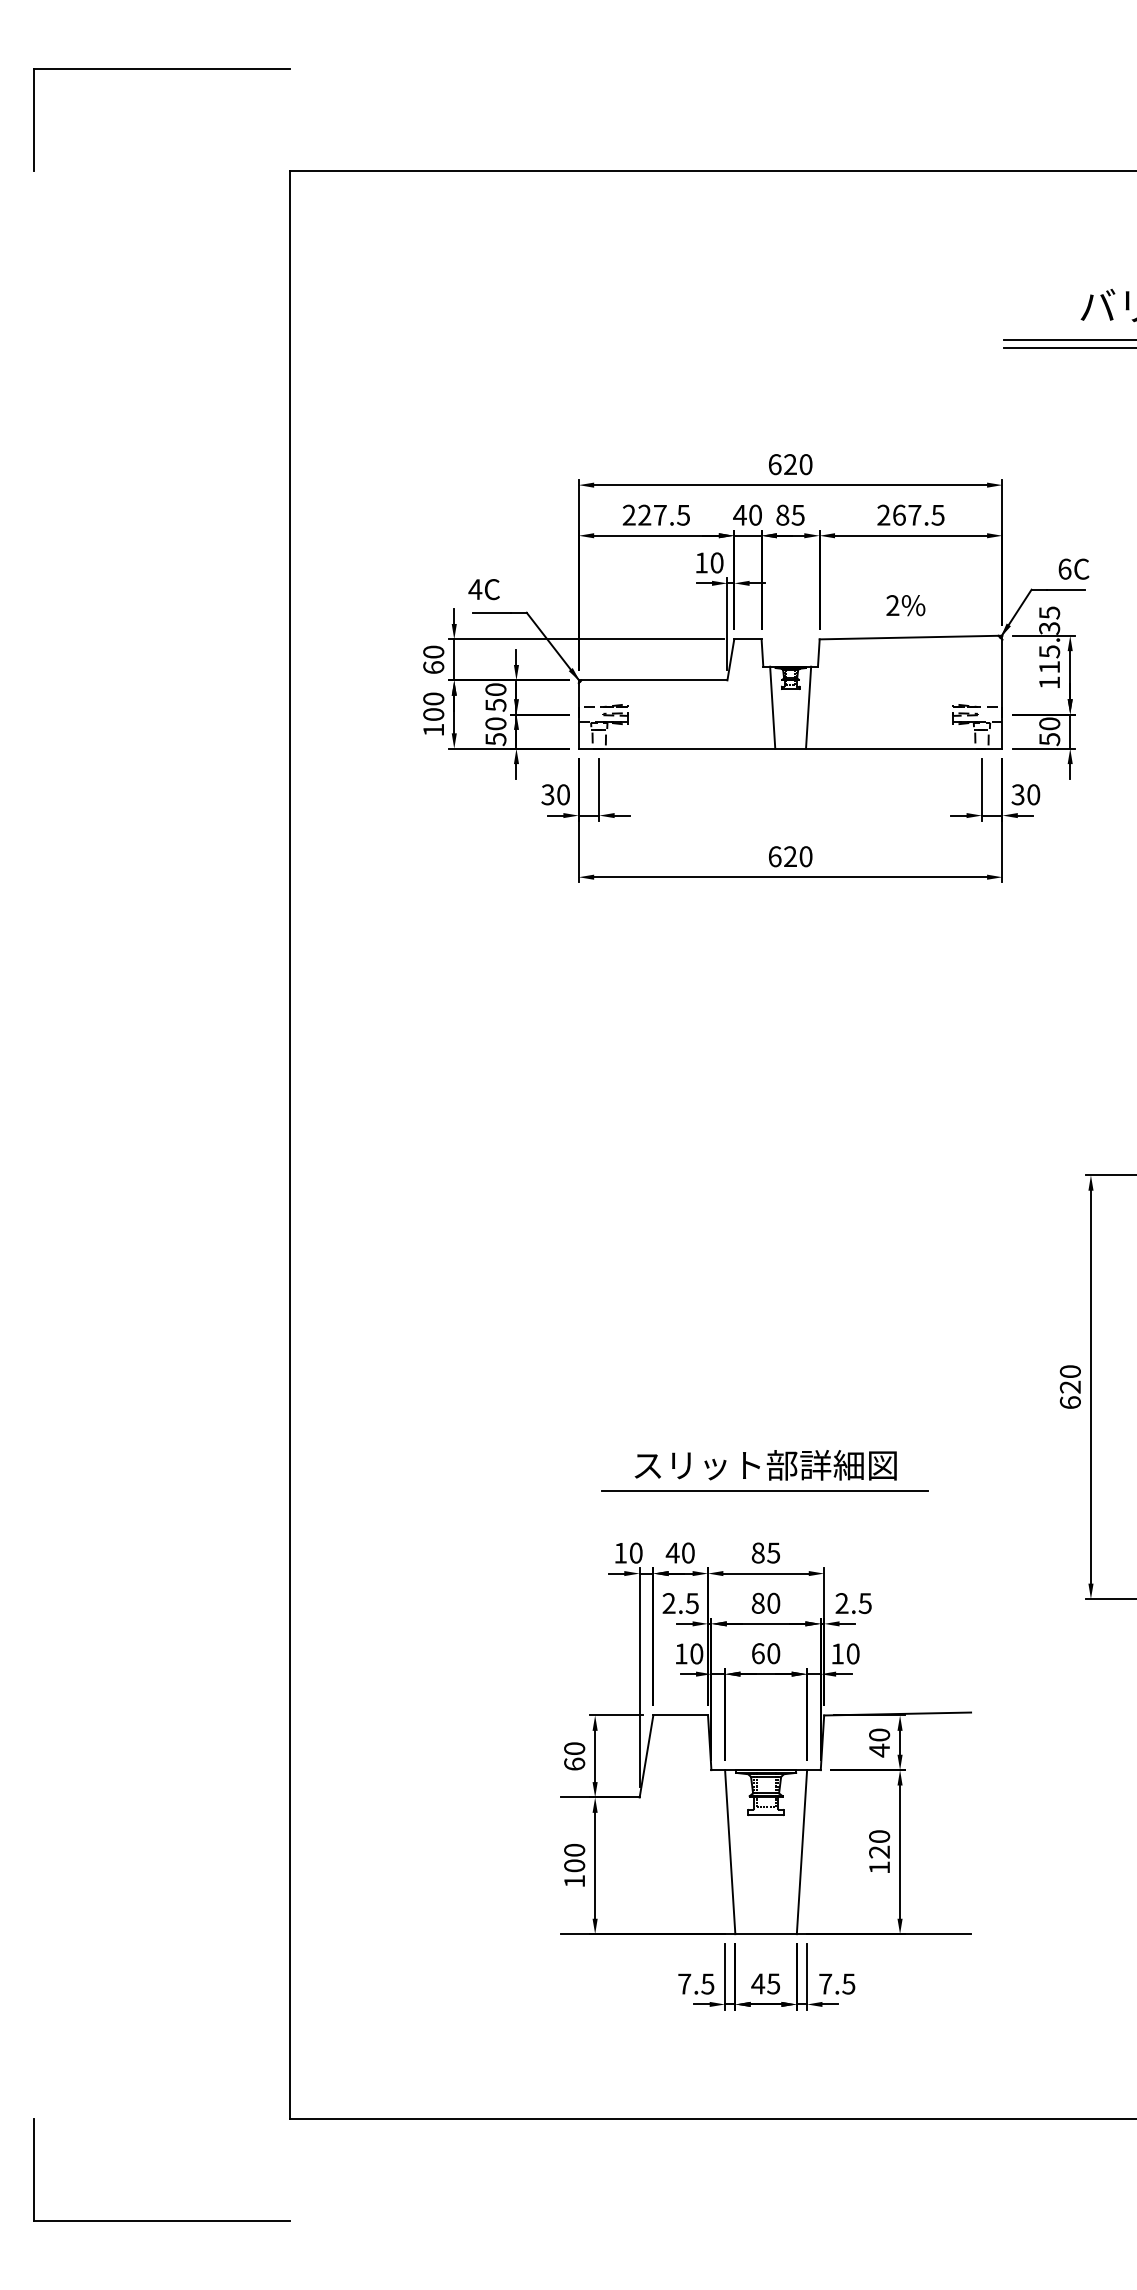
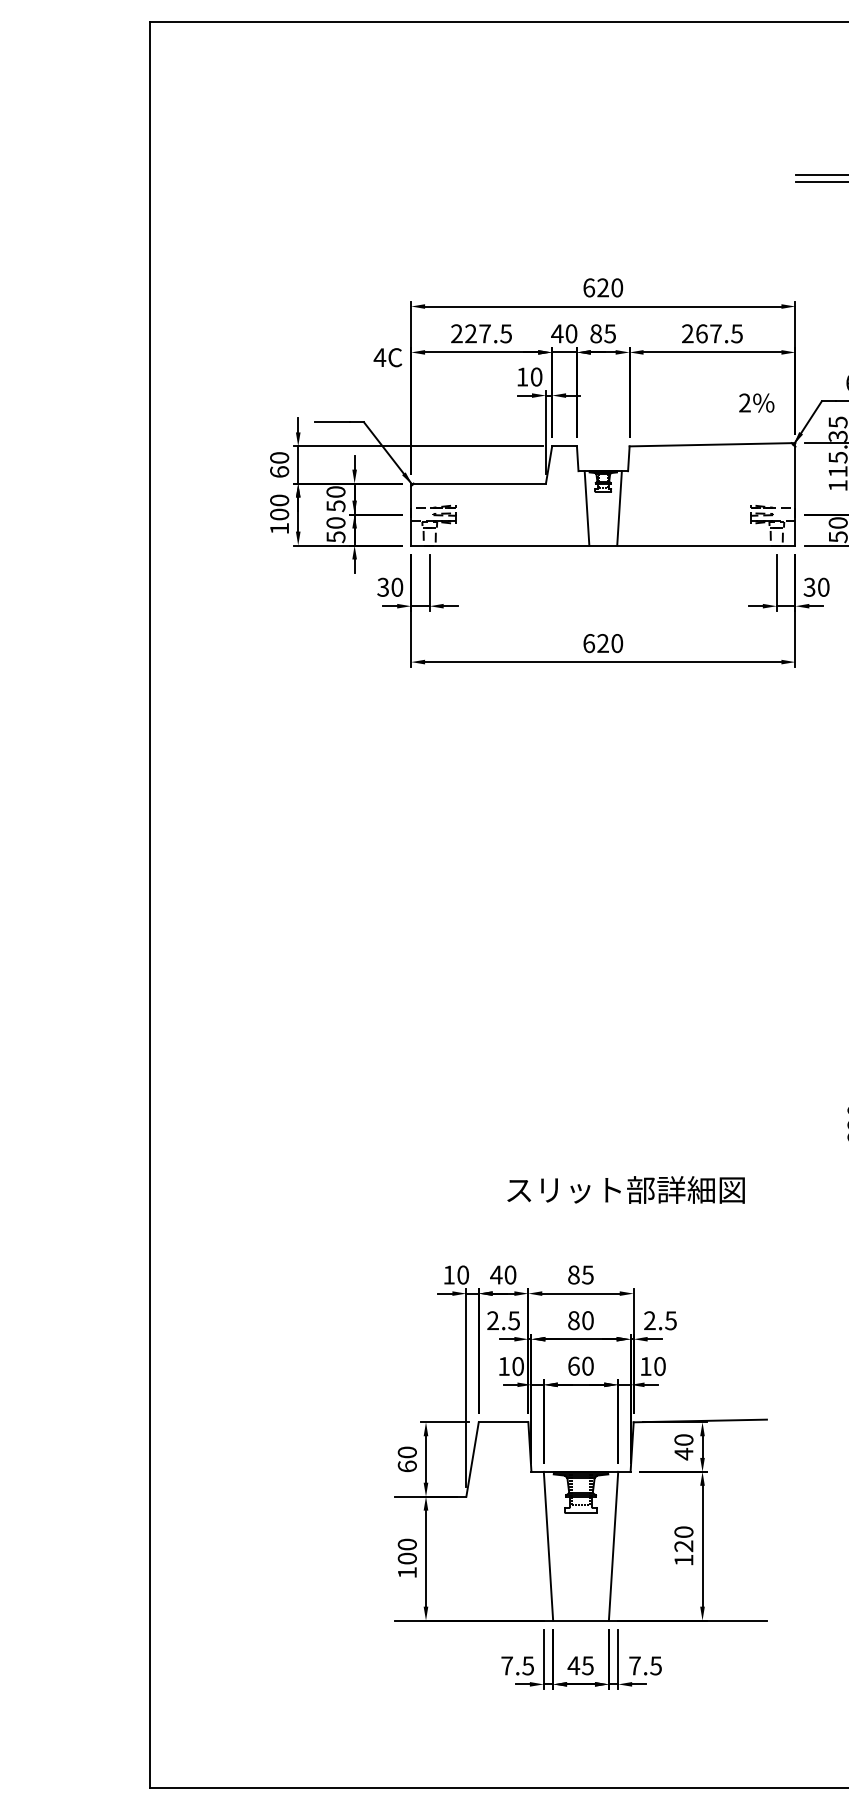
text: (483, 589) -> (387, 357), moved
text: (905, 605) -> (756, 402), moved
text: (765, 1465) -> (625, 1190), moved
line: (764, 1491) -> (579, 1219), removed

